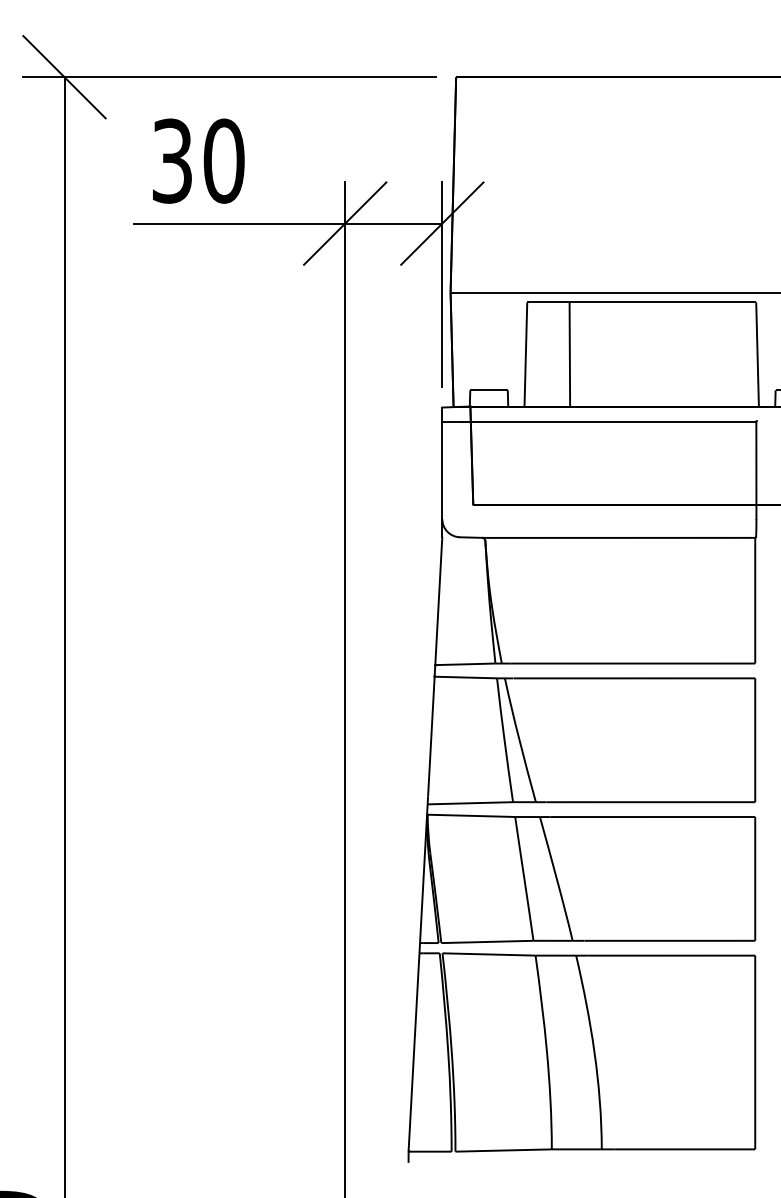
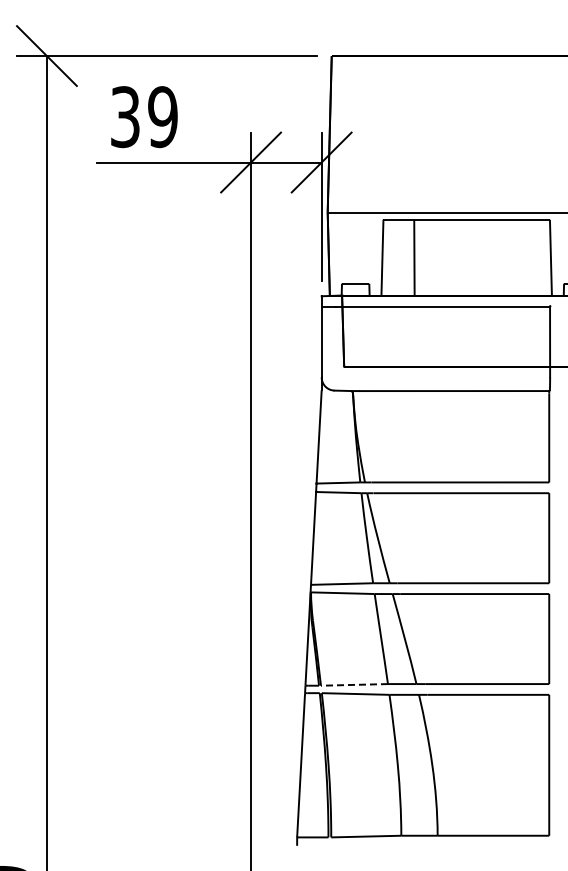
text: (223, 161) -> (162, 117), 30 -> 39
line: (486, 941) -> (353, 684), solid -> dashed

